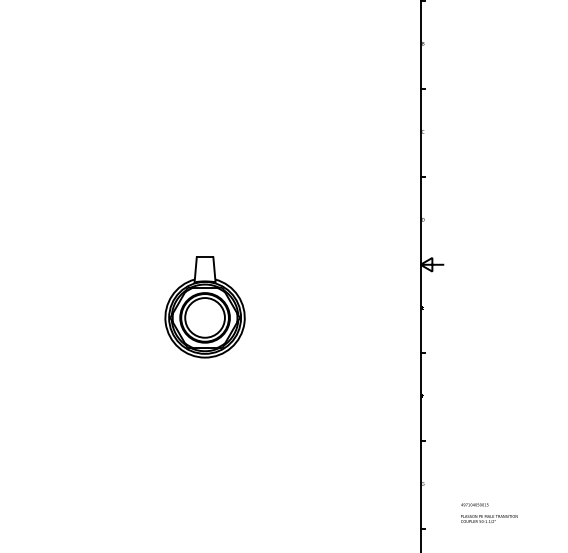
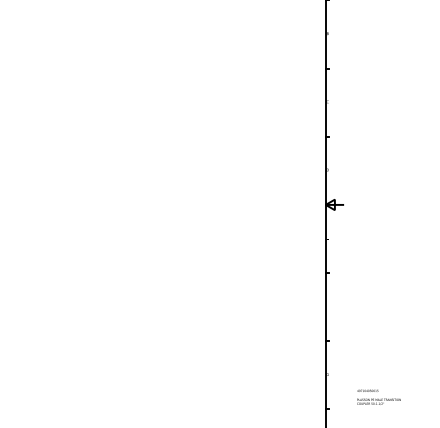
part: (204, 306) -> (158, 237), removed

